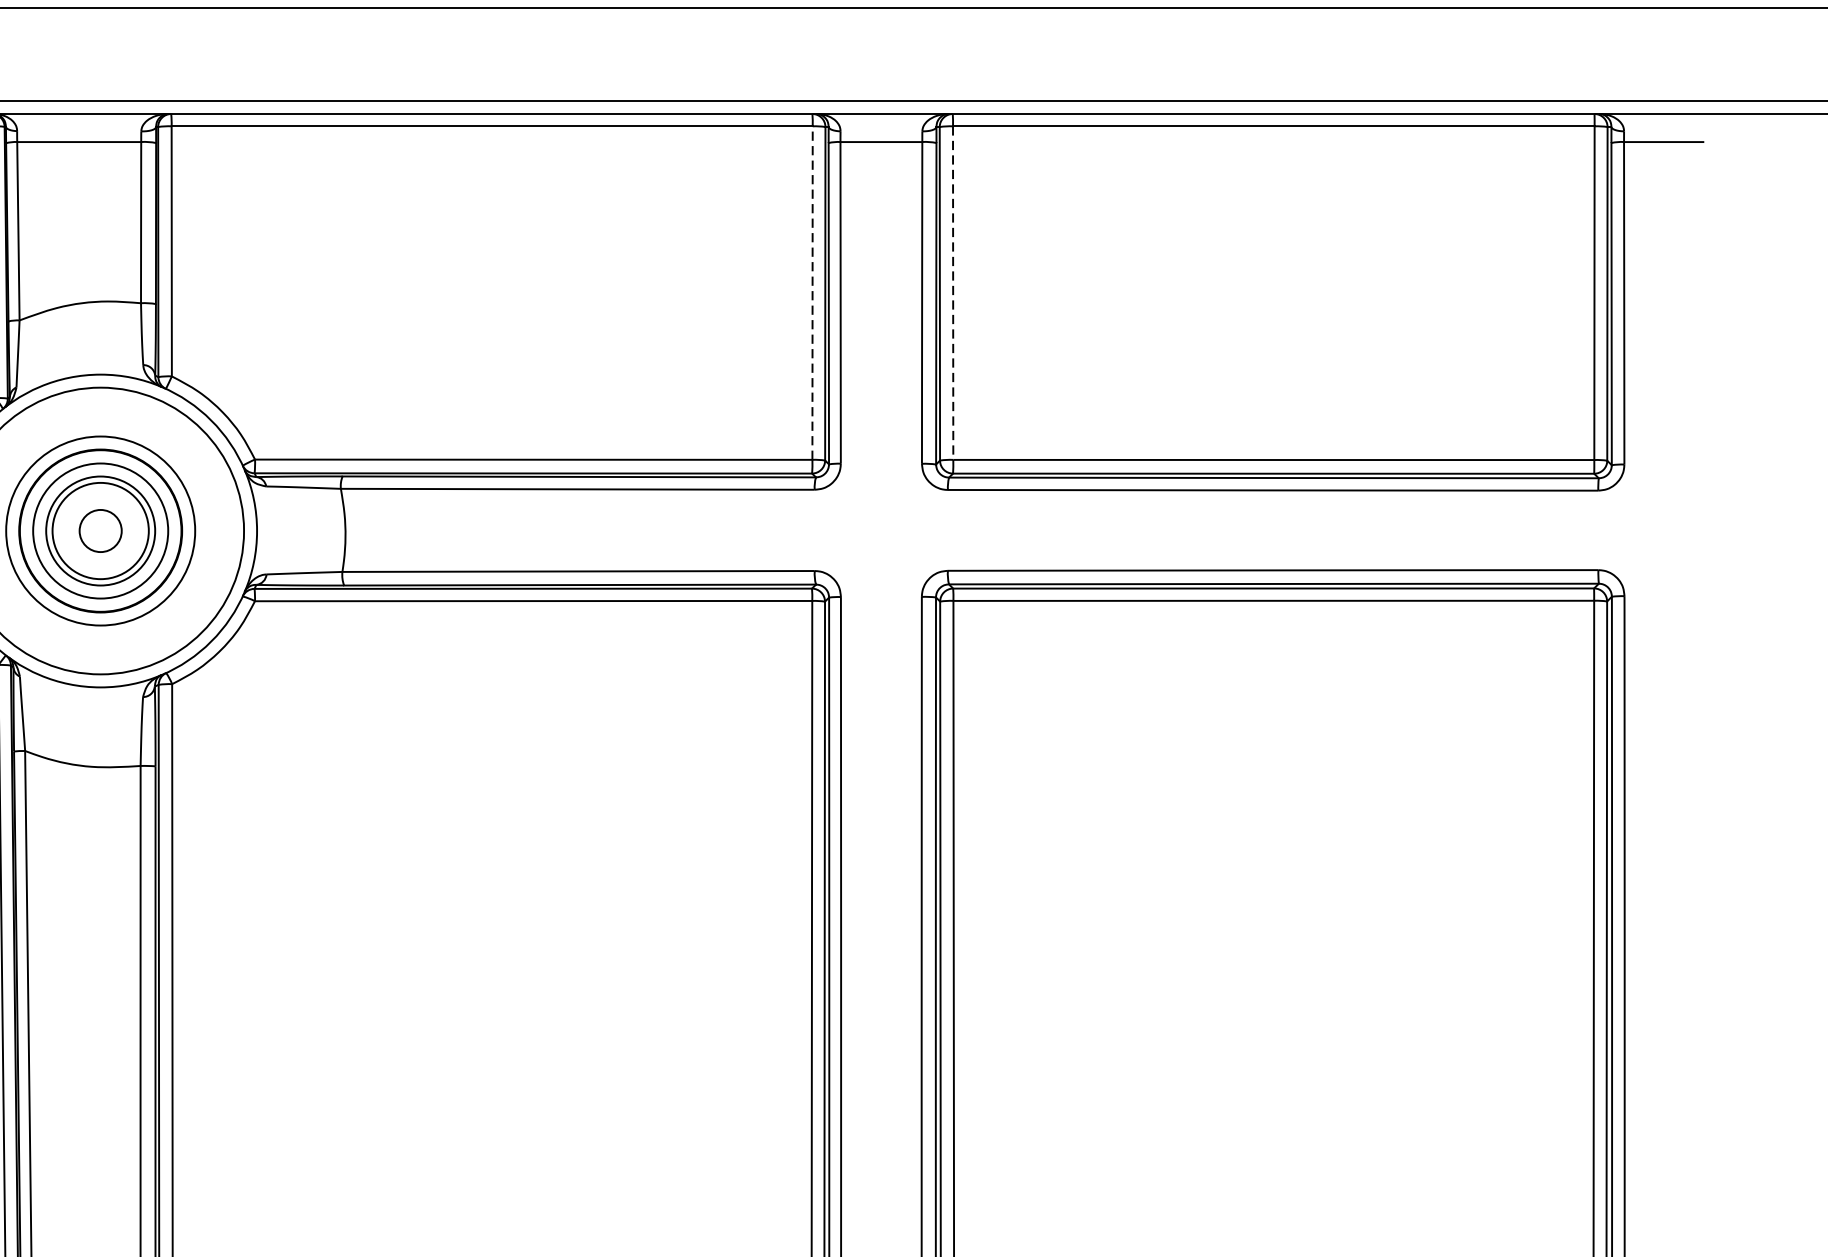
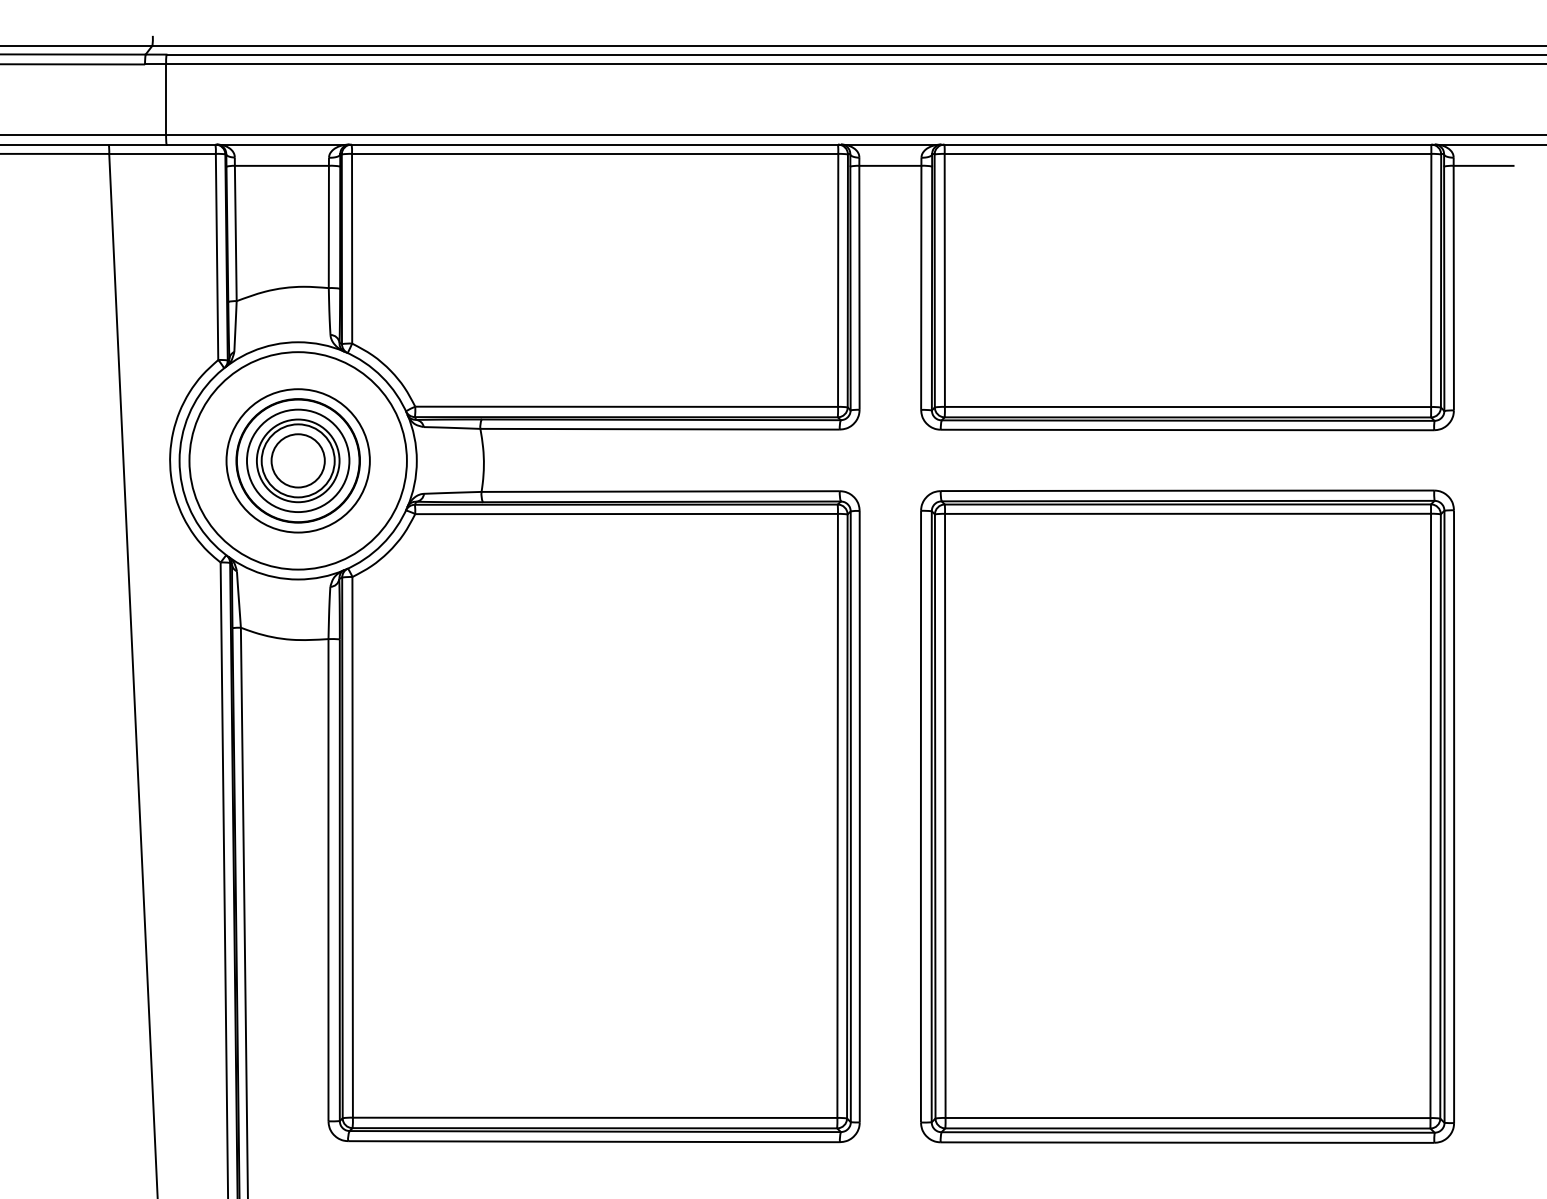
line: (813, 291) -> (838, 279), dashed -> solid
line: (952, 293) -> (944, 280), dashed -> solid
circle: (99, 530) -> (297, 460), size x1.67

